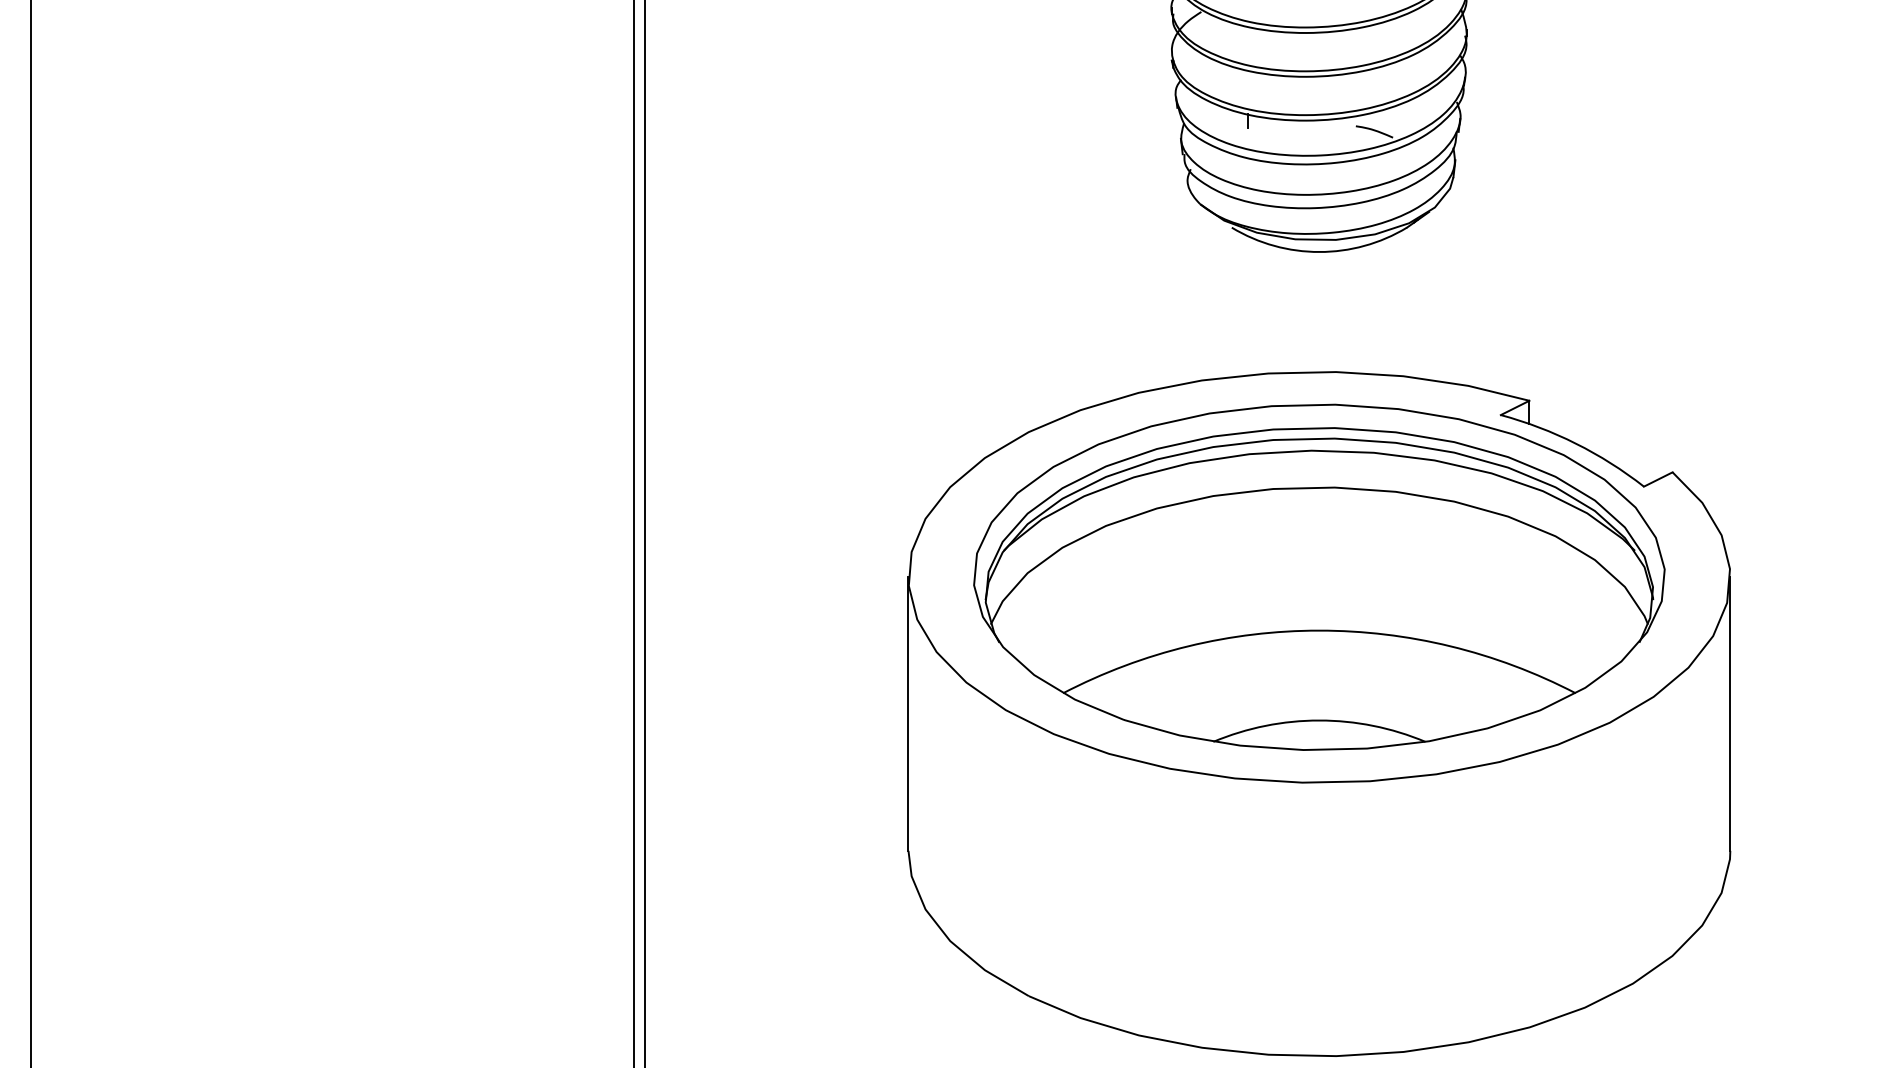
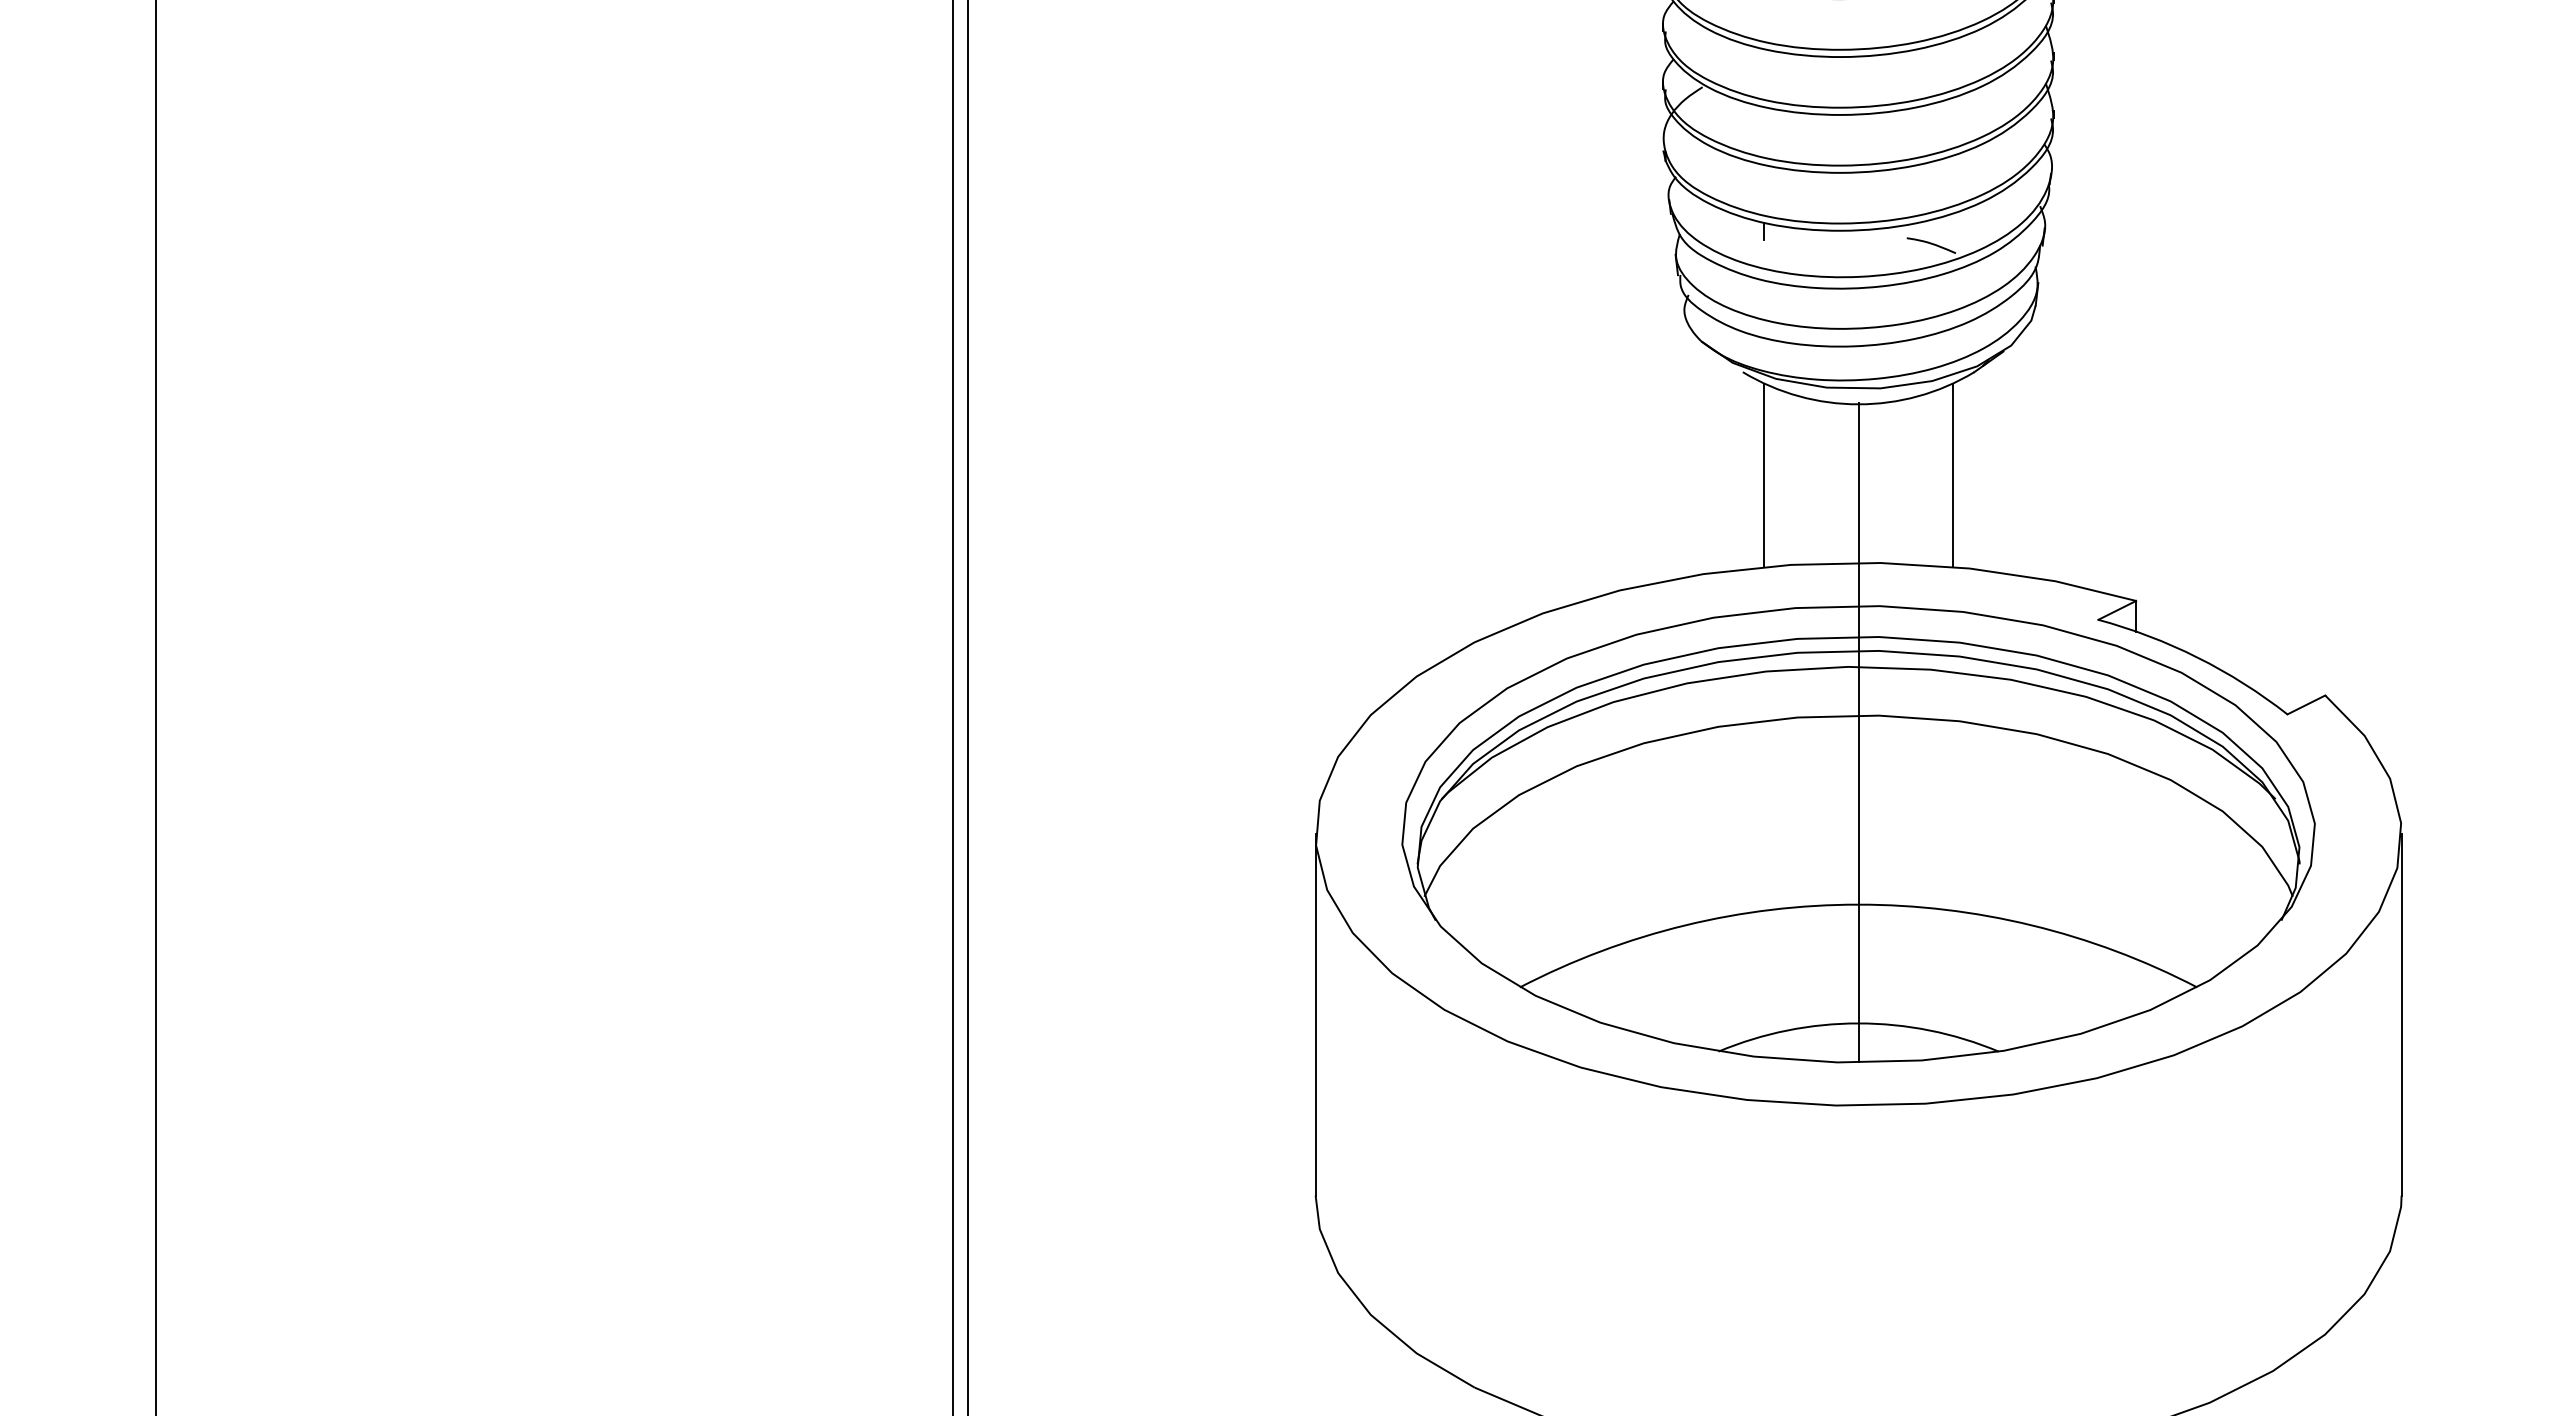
line: (1248, 305) -> (1764, 475), added
line: (1391, 305) -> (1953, 475), added
line: (1319, 500) -> (1858, 732), added

